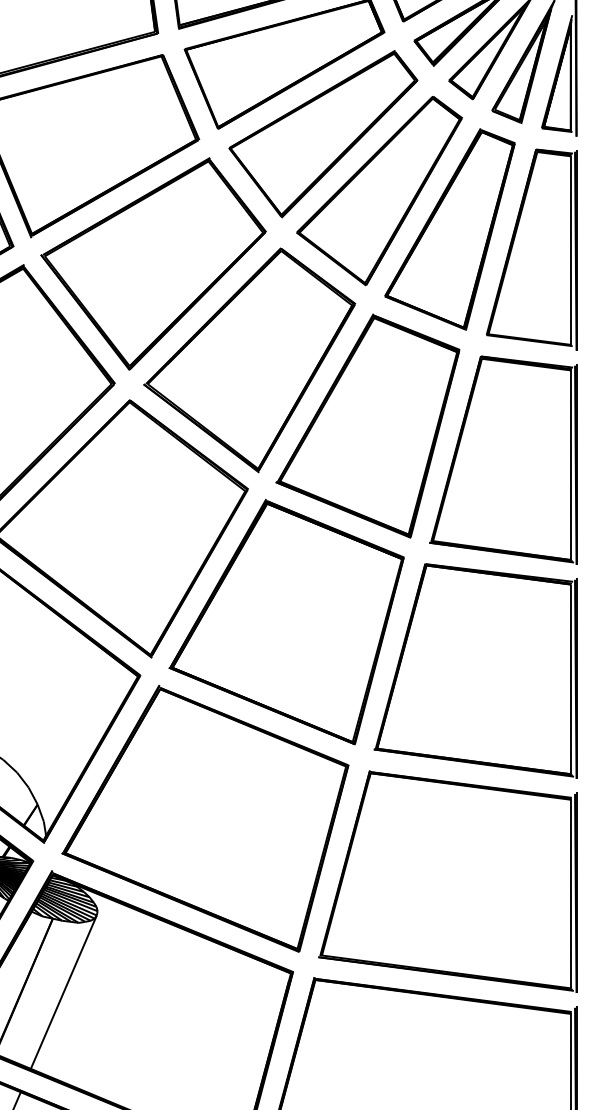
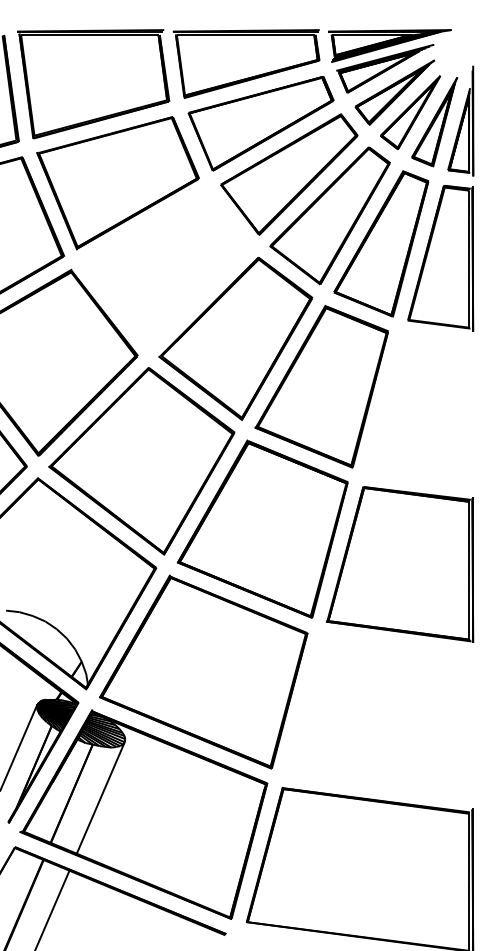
part: (152, 263) -> (165, 268), removed
part: (503, 460) -> (420, 411), removed
part: (447, 881) -> (379, 717), removed

